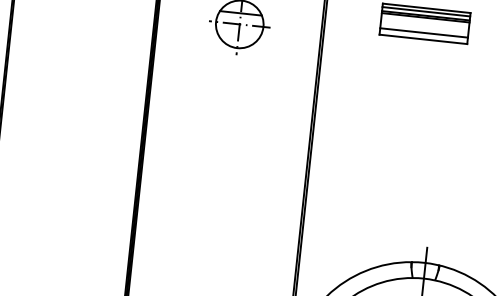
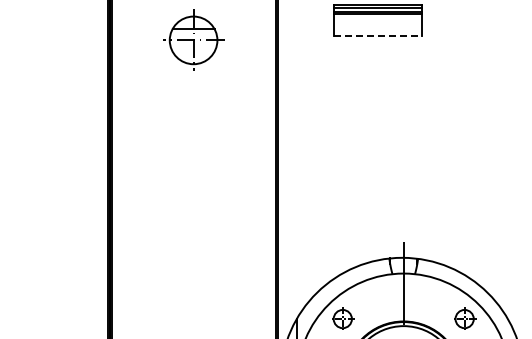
line: (423, 33) -> (377, 29), removed
line: (424, 39) -> (378, 35), solid -> dashed

